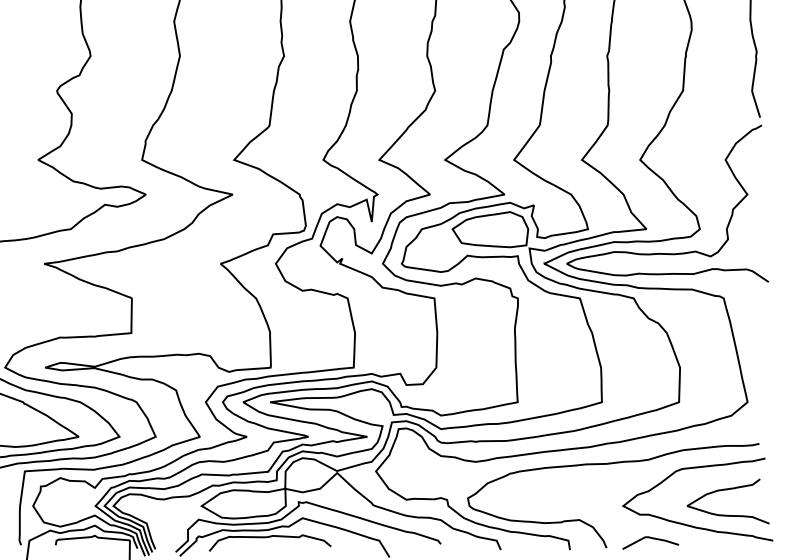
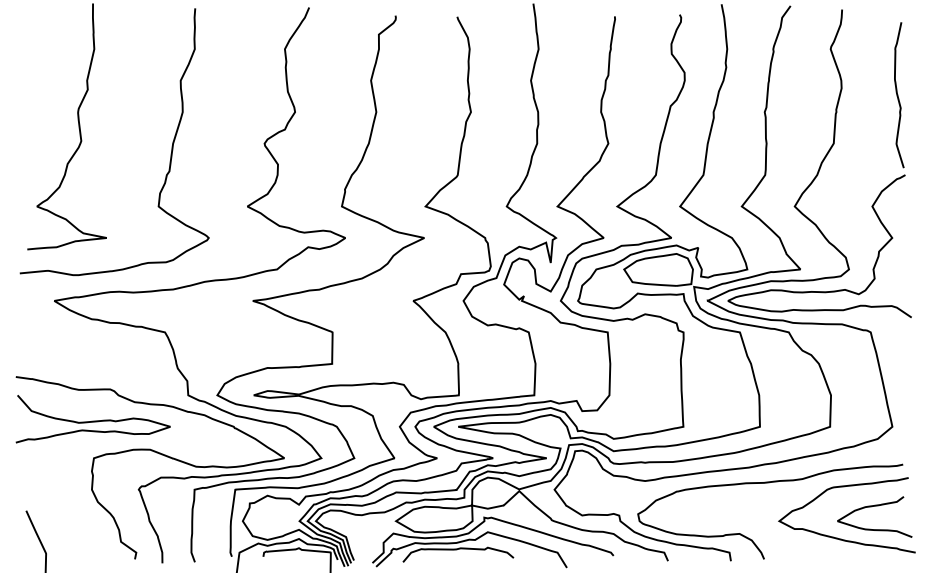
curve: (652, 539) -> (805, 551), removed

